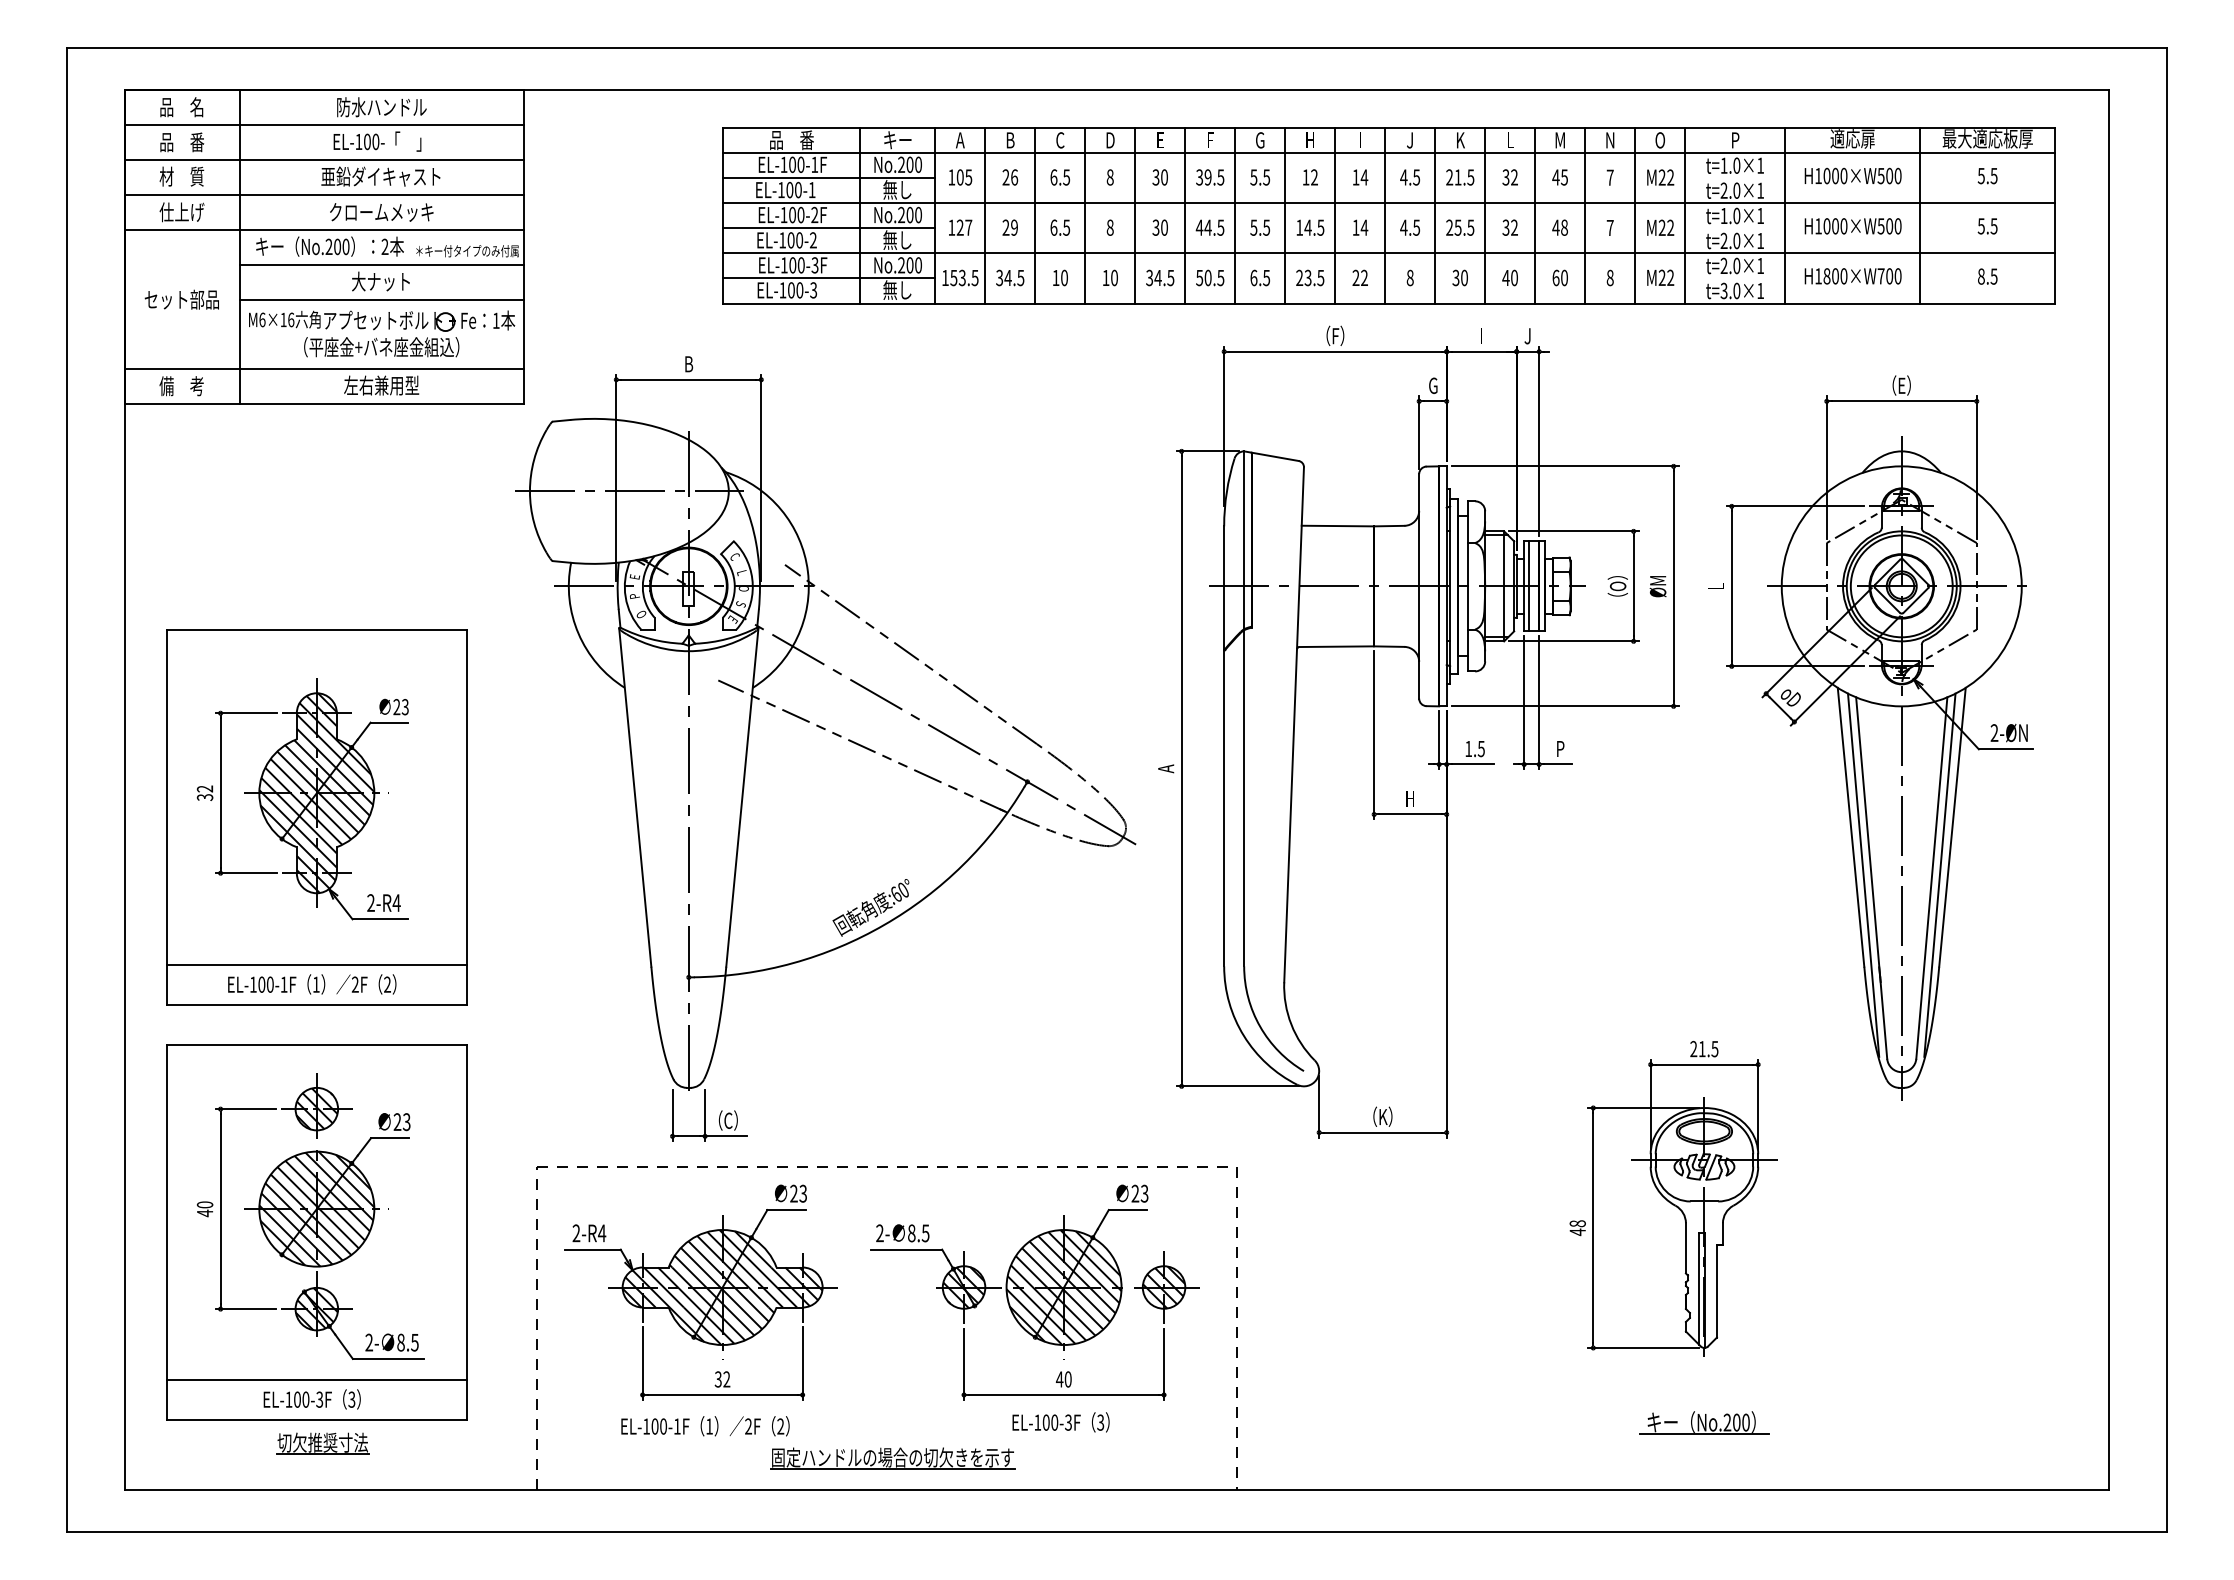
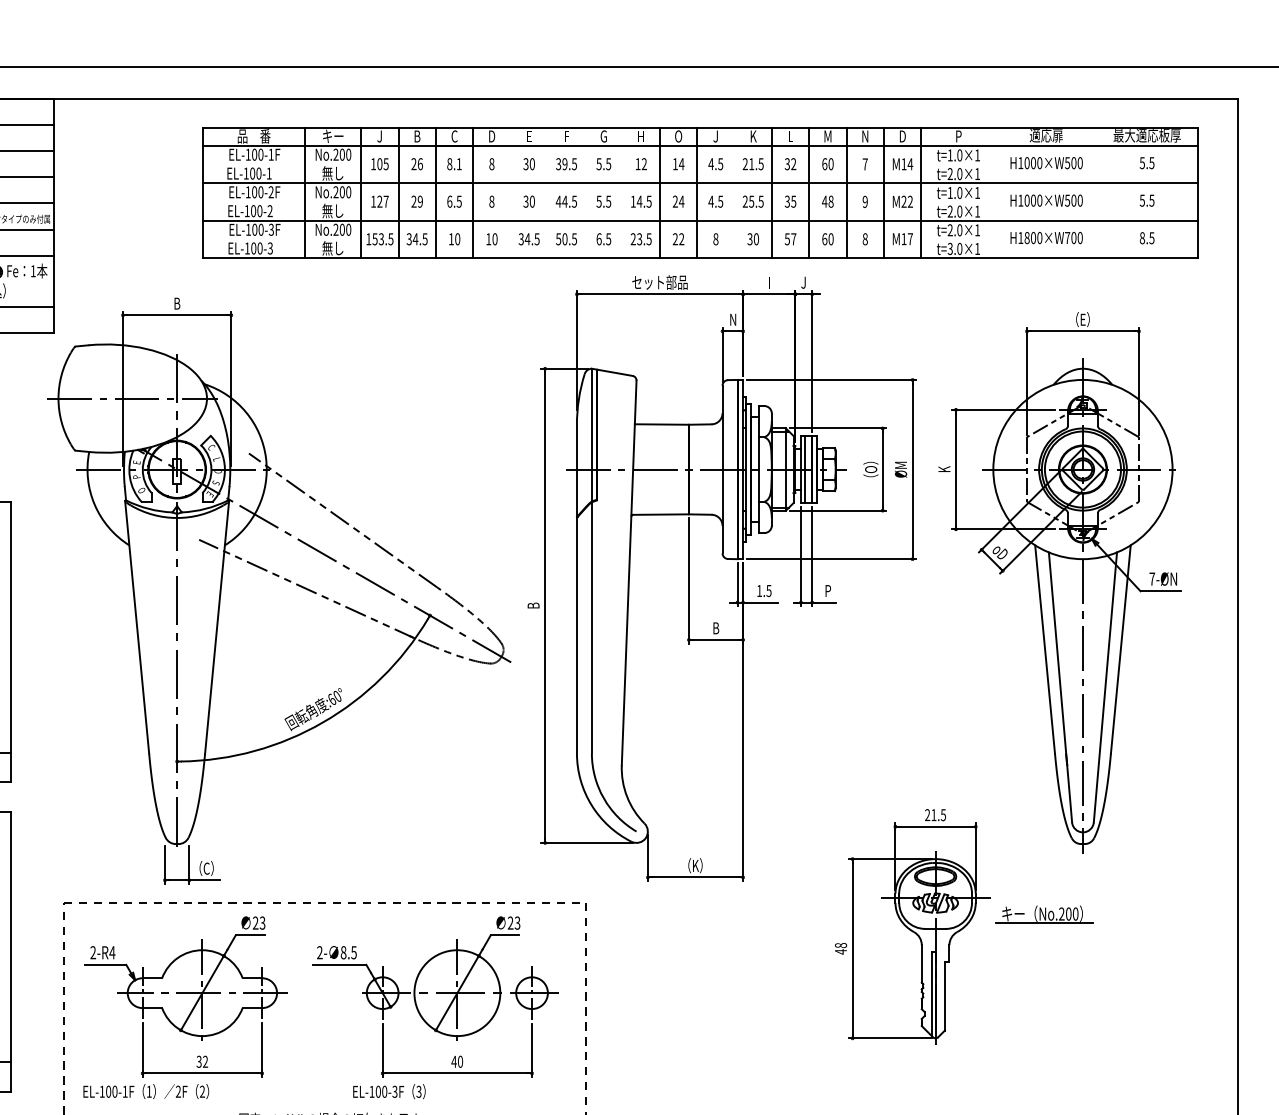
text: (960, 140) -> (380, 136), A -> J
text: (1360, 140) -> (678, 136), I -> O
text: (1660, 140) -> (902, 136), O -> D
text: (1060, 177) -> (454, 164), 6.5 -> 8.1
text: (1559, 177) -> (827, 164), 45 -> 60
text: (1666, 177) -> (907, 164), M22 -> M14
line: (829, 178) -> (282, 164), removed
line: (1135, 215) -> (510, 192), removed
line: (1185, 215) -> (548, 192), removed
line: (1235, 215) -> (585, 192), removed
line: (1285, 215) -> (622, 192), removed
line: (1435, 215) -> (734, 192), removed
line: (1785, 215) -> (996, 192), removed
line: (1920, 215) -> (1096, 192), removed
text: (1355, 227) -> (675, 201), 14 -> 24
text: (1514, 227) -> (793, 201), 32 -> 35
text: (1609, 227) -> (864, 201), 7 -> 9
line: (829, 228) -> (282, 202), removed
text: (1509, 277) -> (790, 238), 40 -> 57
text: (1666, 277) -> (907, 238), M22 -> M17
line: (829, 278) -> (282, 239), removed
text: (1335, 335) -> (660, 282), （F） -> セット部品
text: (1433, 385) -> (733, 319), G -> N
text: (1716, 585) -> (944, 468), L -> K
text: (1994, 732) -> (1152, 578), 2-ØN -> 7-ØN
text: (1166, 768) -> (533, 605), A -> B
text: (1410, 798) -> (716, 627), H -> B
line: (1863, 874) -> (1054, 684), removed
line: (1939, 874) -> (1111, 684), removed
hatch: (722, 1287) -> (202, 993), removed
hatch: (963, 1287) -> (382, 993), removed
hatch: (1063, 1287) -> (456, 993), removed
hatch: (1163, 1287) -> (531, 993), removed
text: (1060, 1422) -> (388, 1091), moved
part: (1704, 1422) -> (1044, 913), moved
text: (705, 1426) -> (146, 1091), moved

